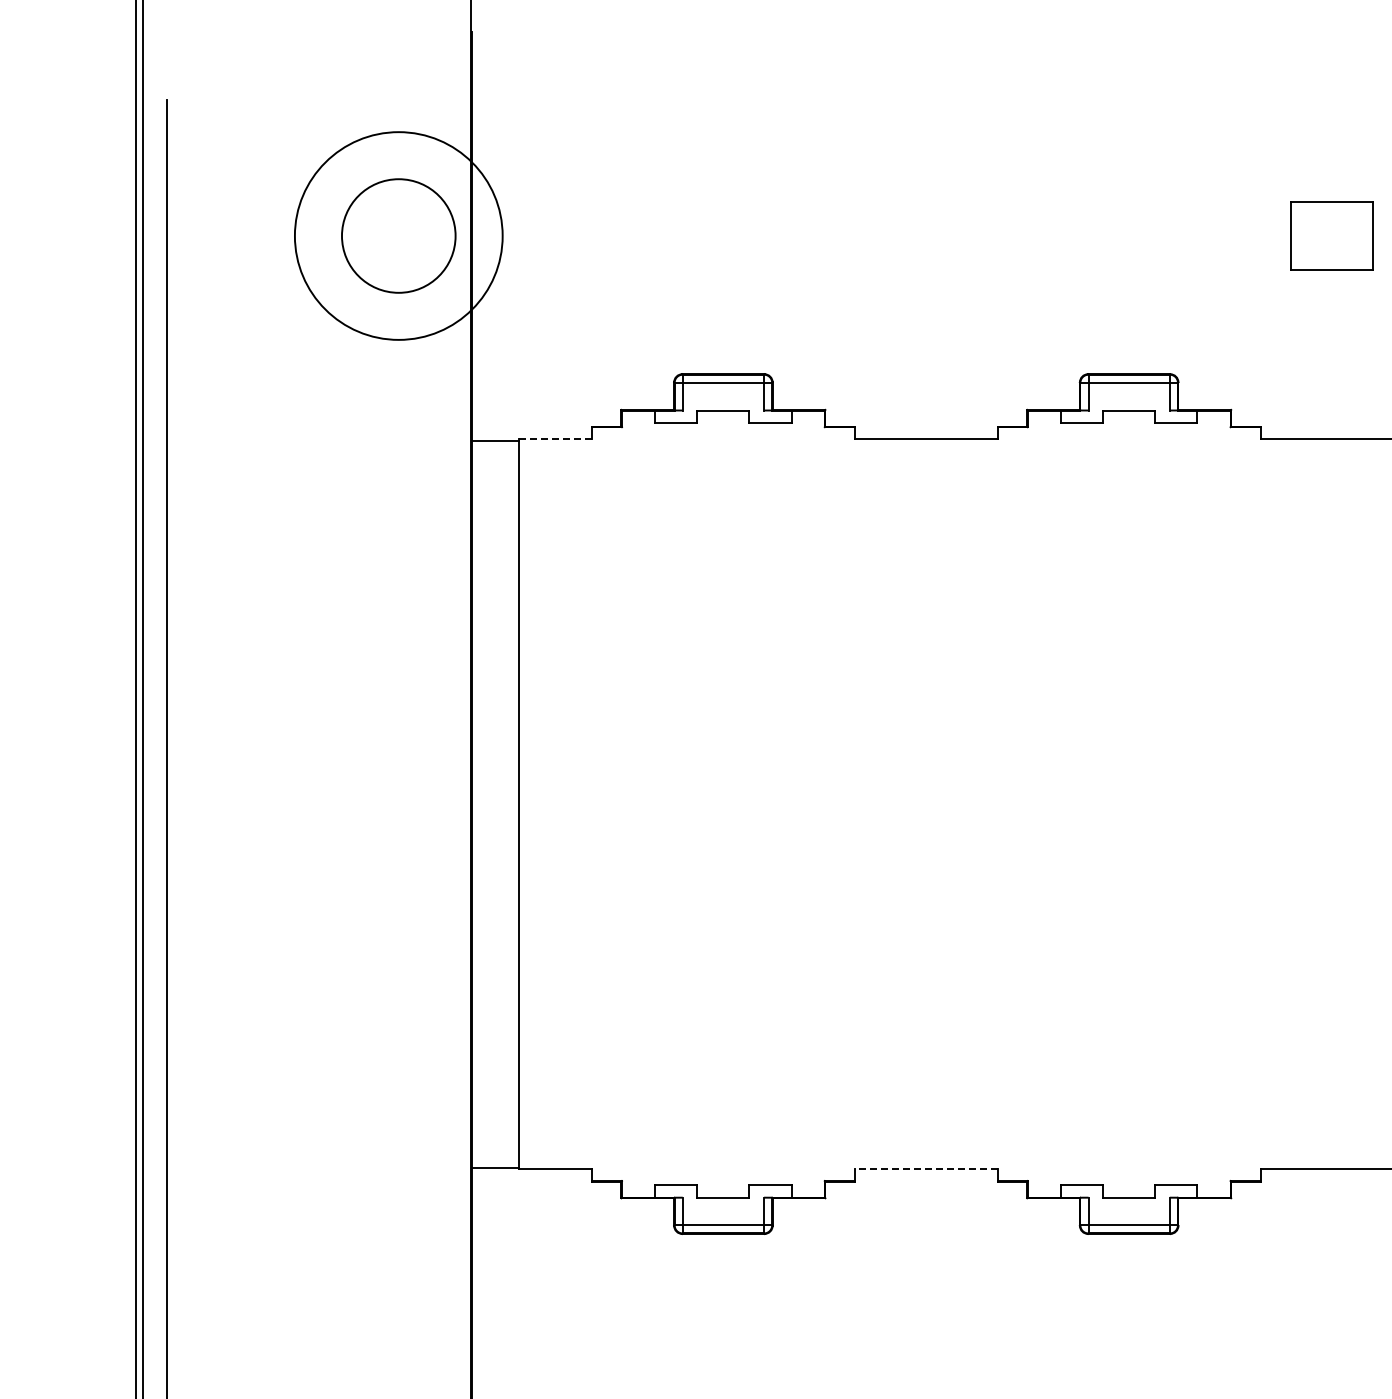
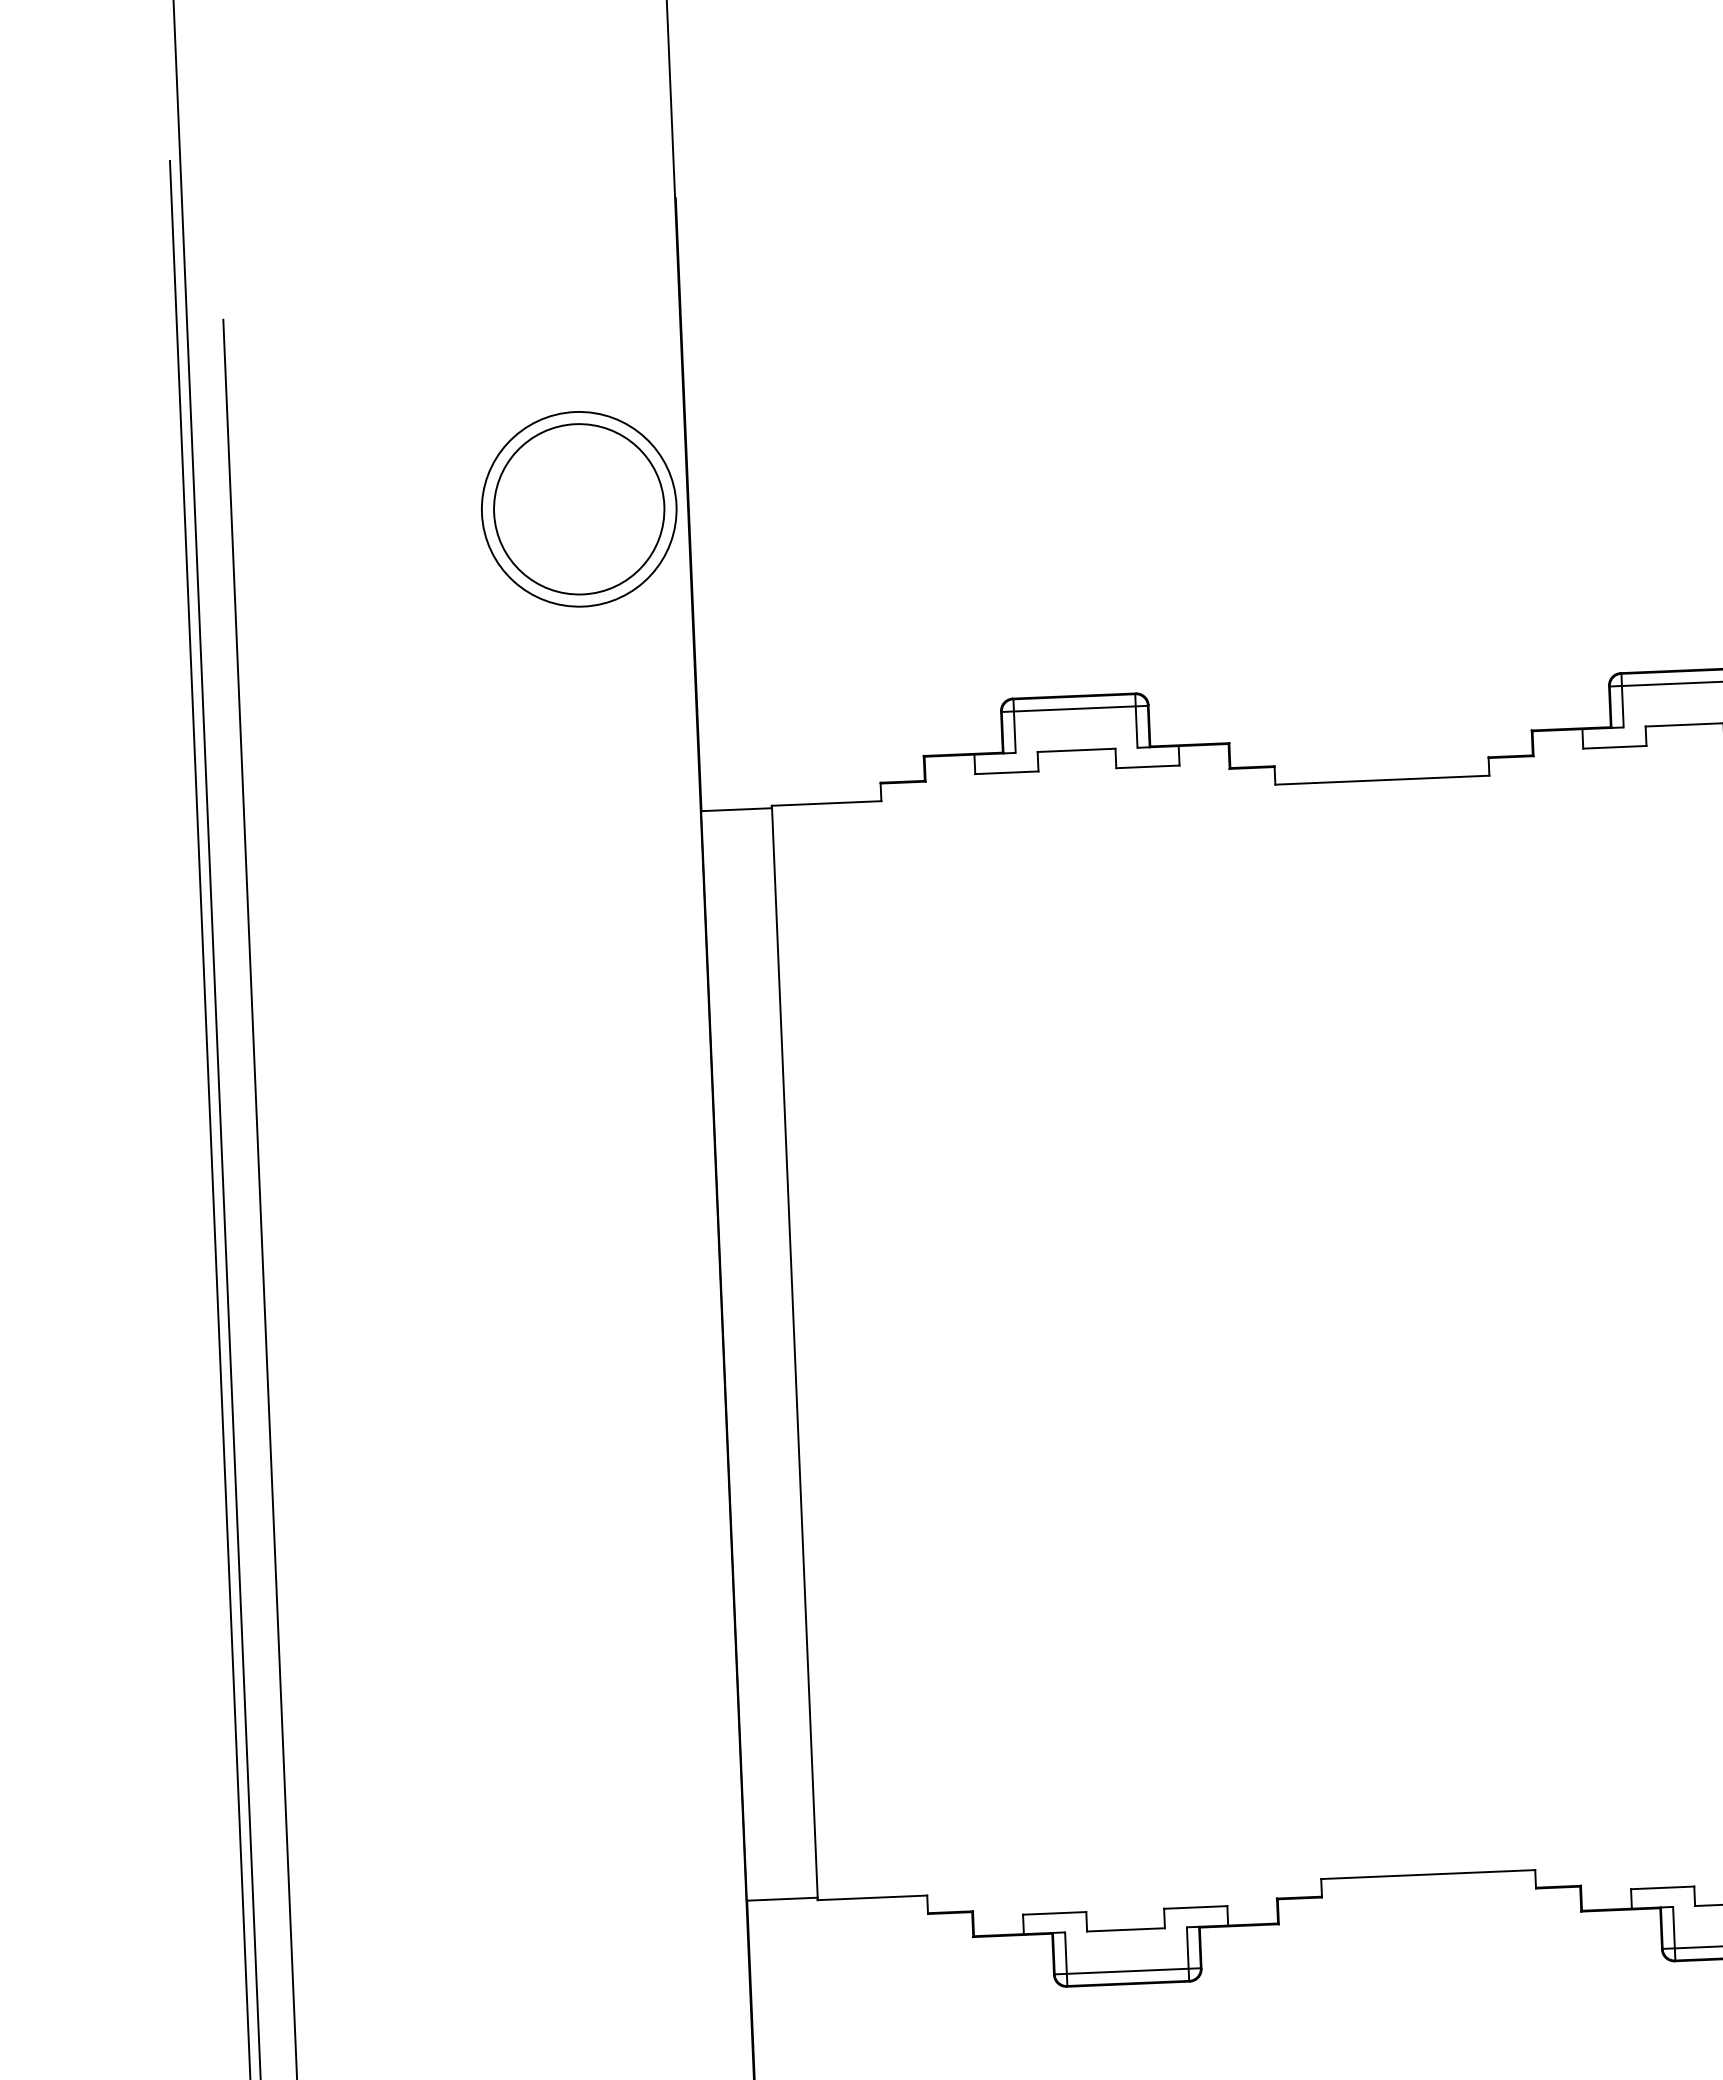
circle: (398, 235) -> (578, 508), size x0.62
line: (555, 438) -> (826, 802), dashed -> solid
line: (925, 1169) -> (1427, 1874), dashed -> solid

